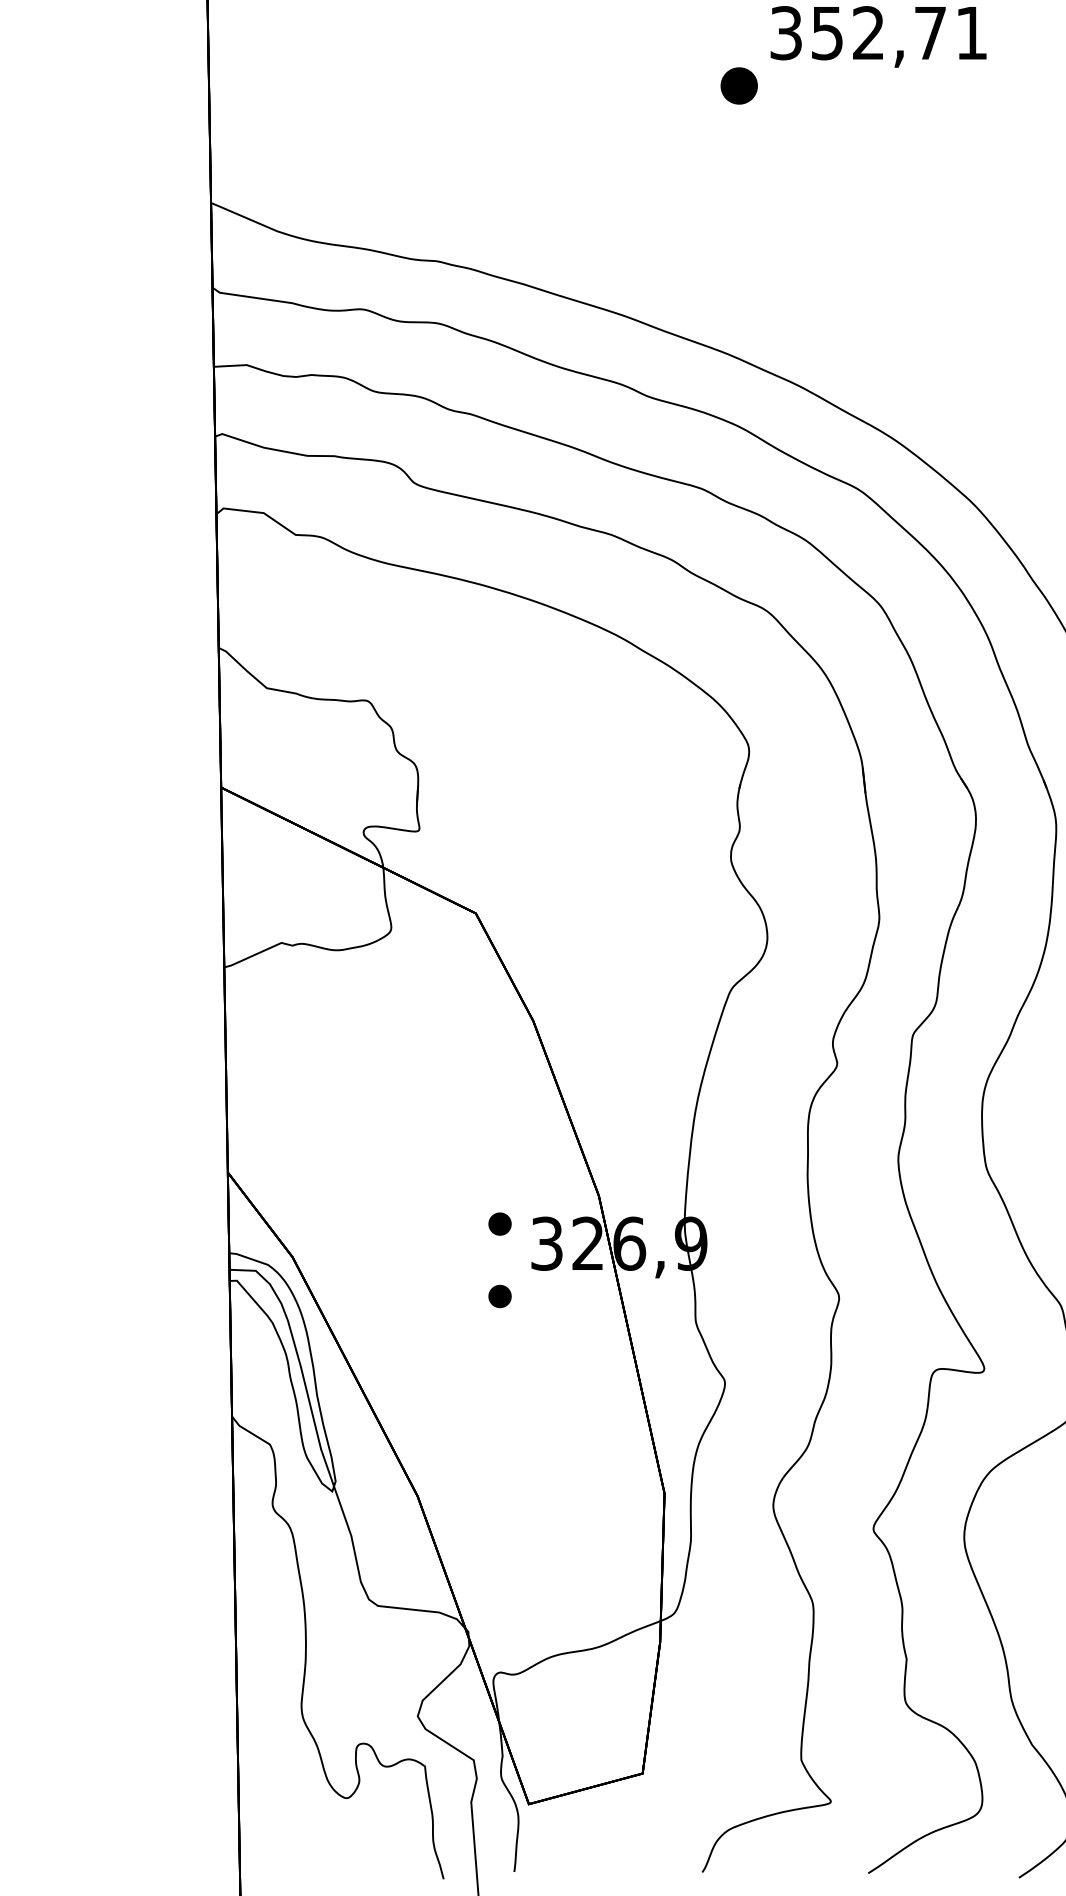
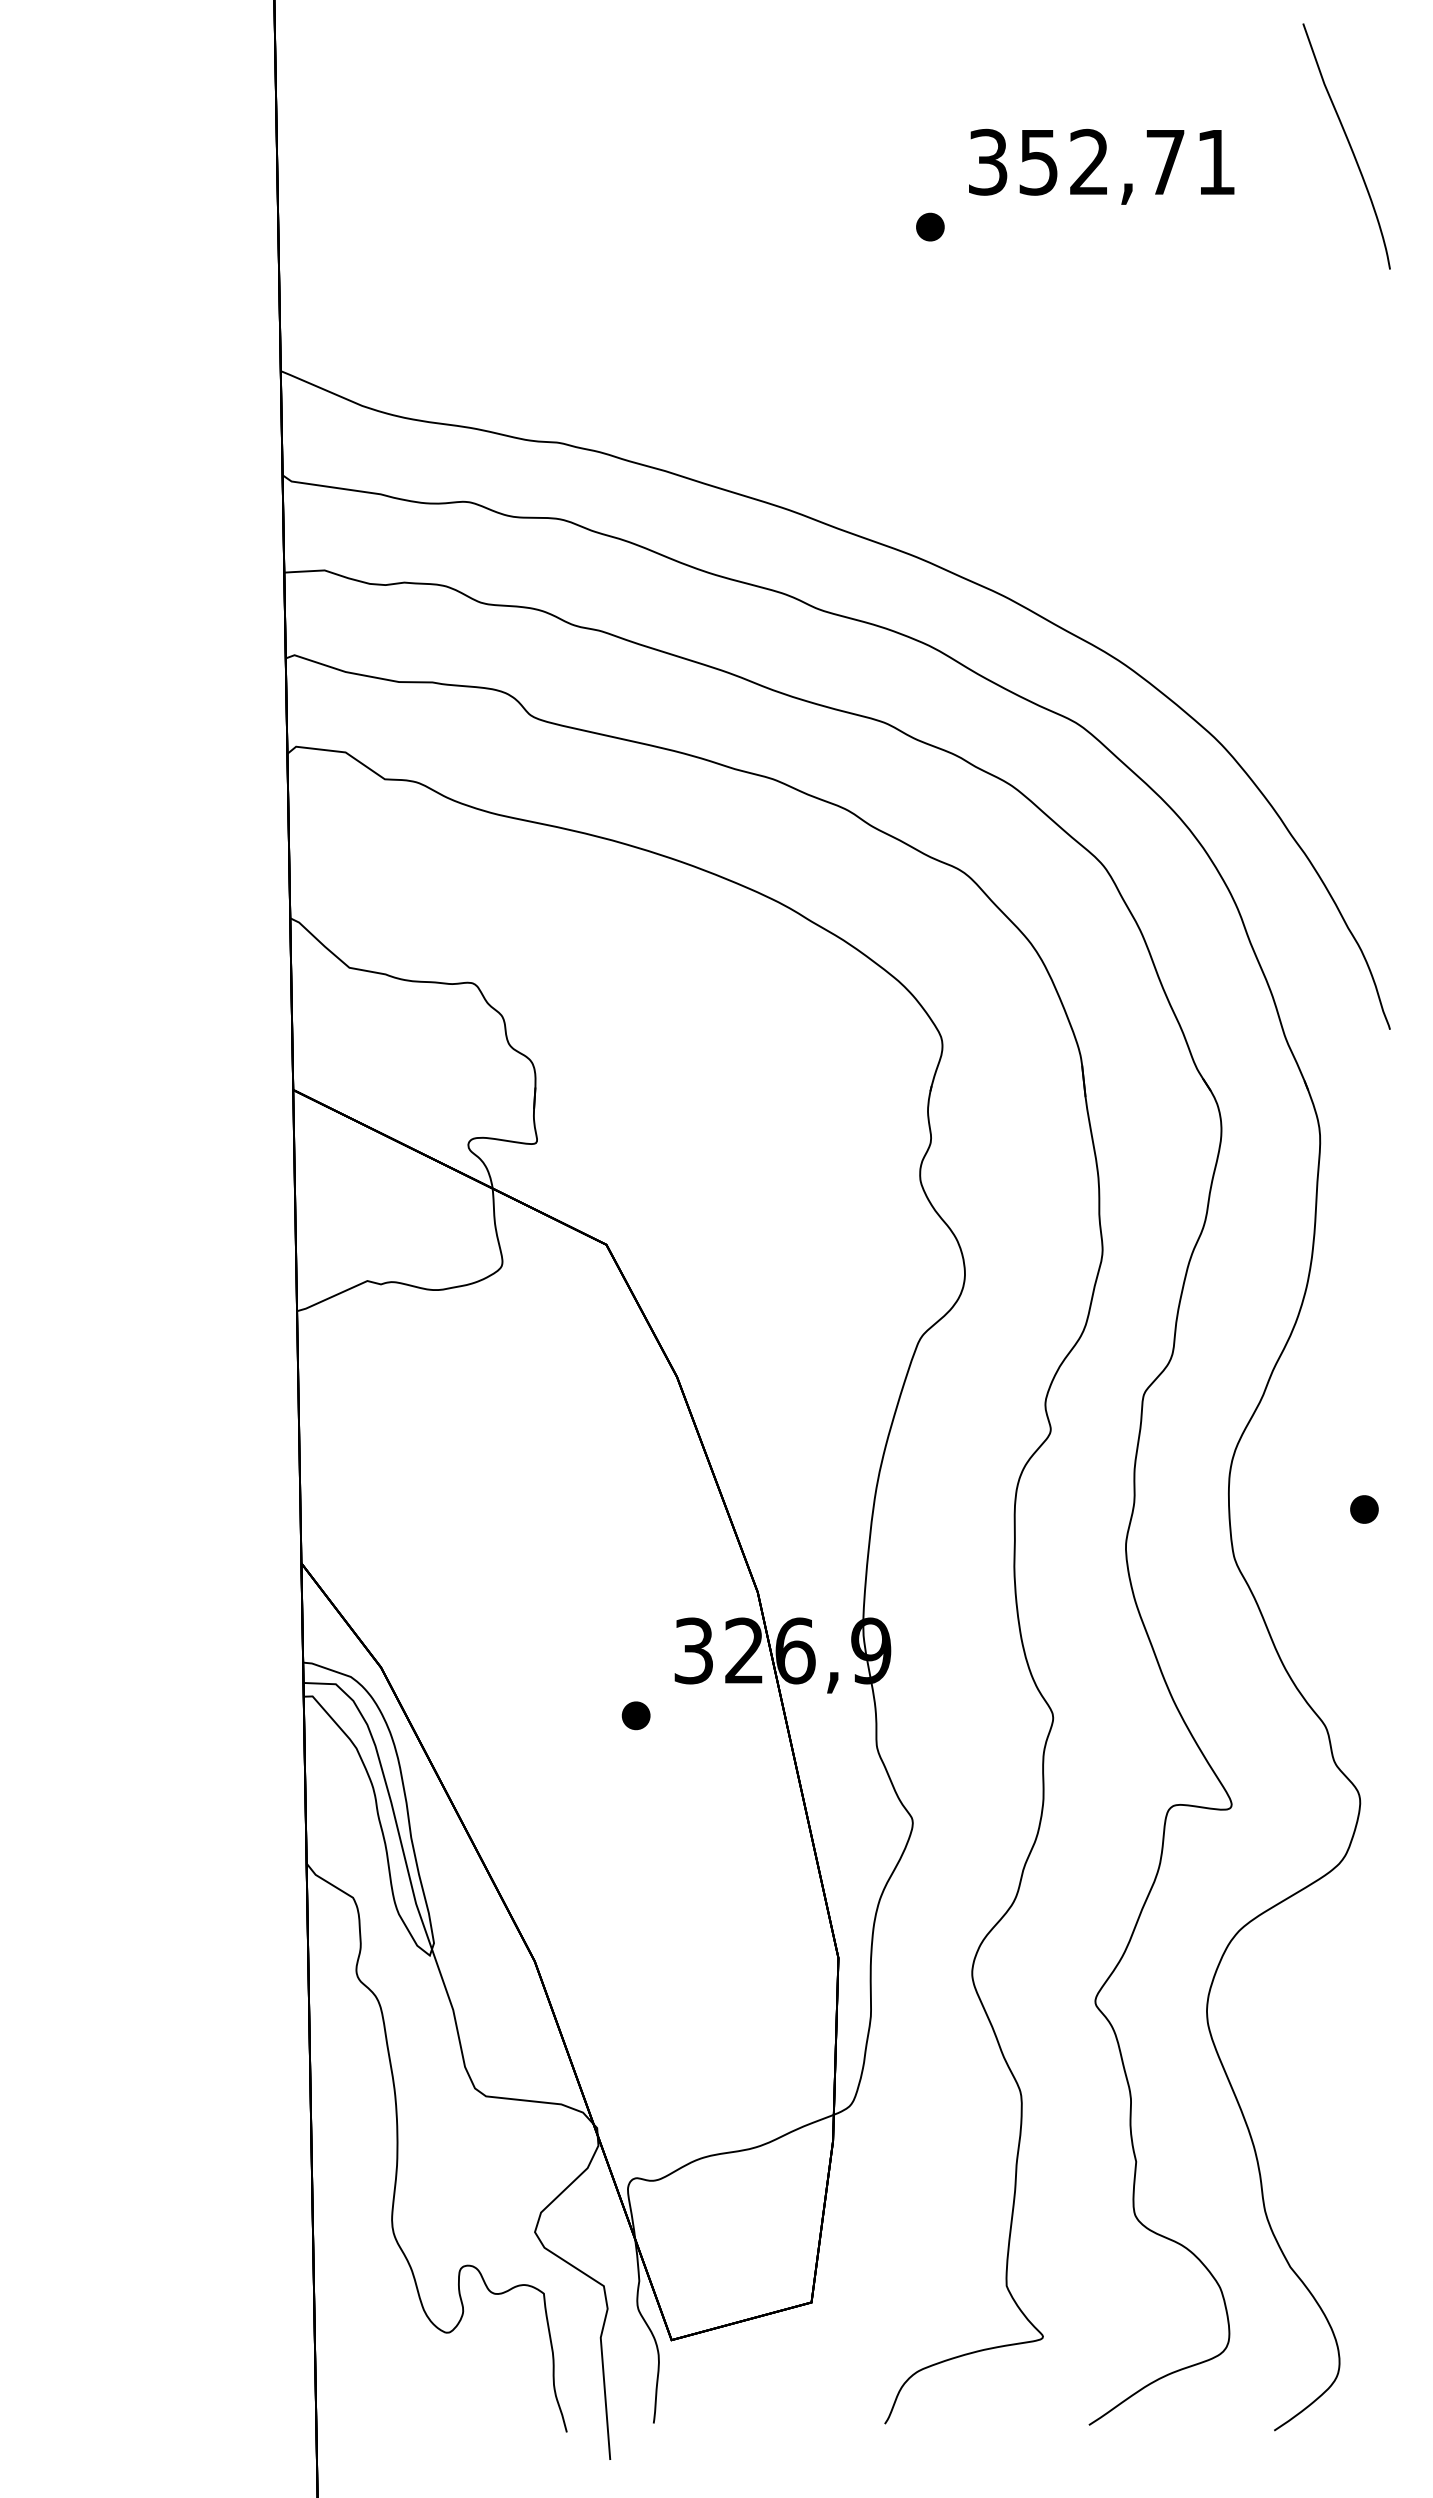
part: (739, 85) -> (930, 226), size x0.62
part: (499, 1223) -> (635, 1626), removed

